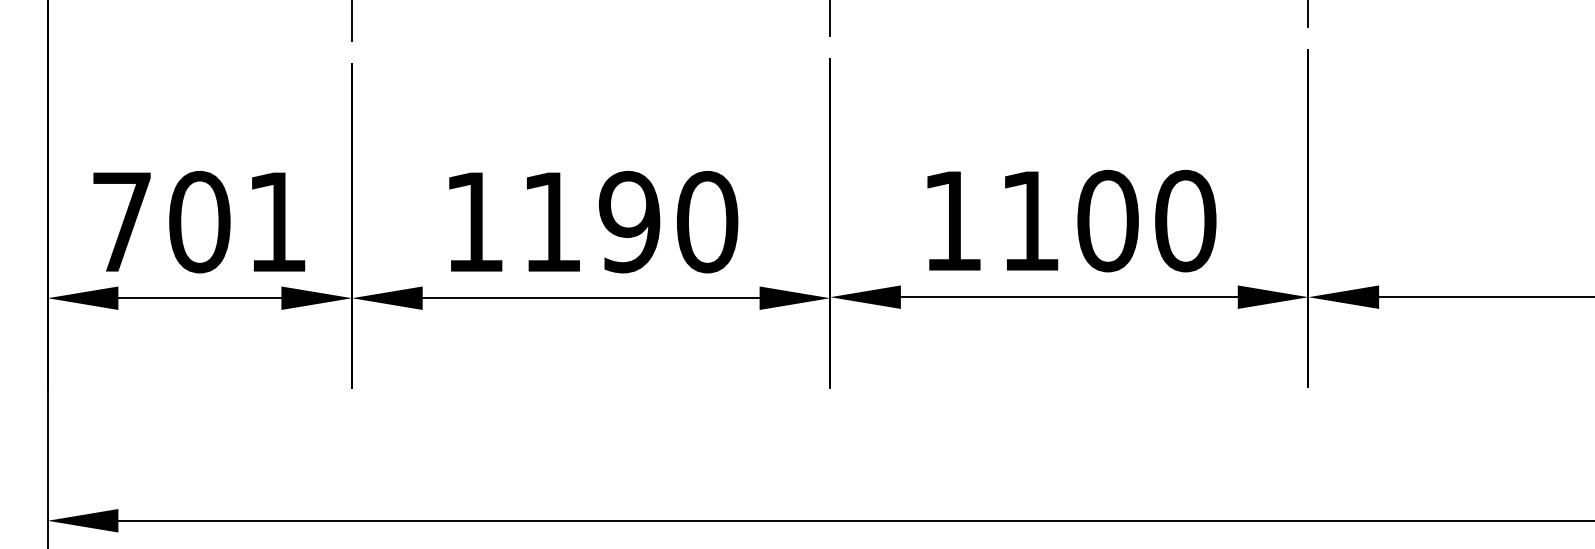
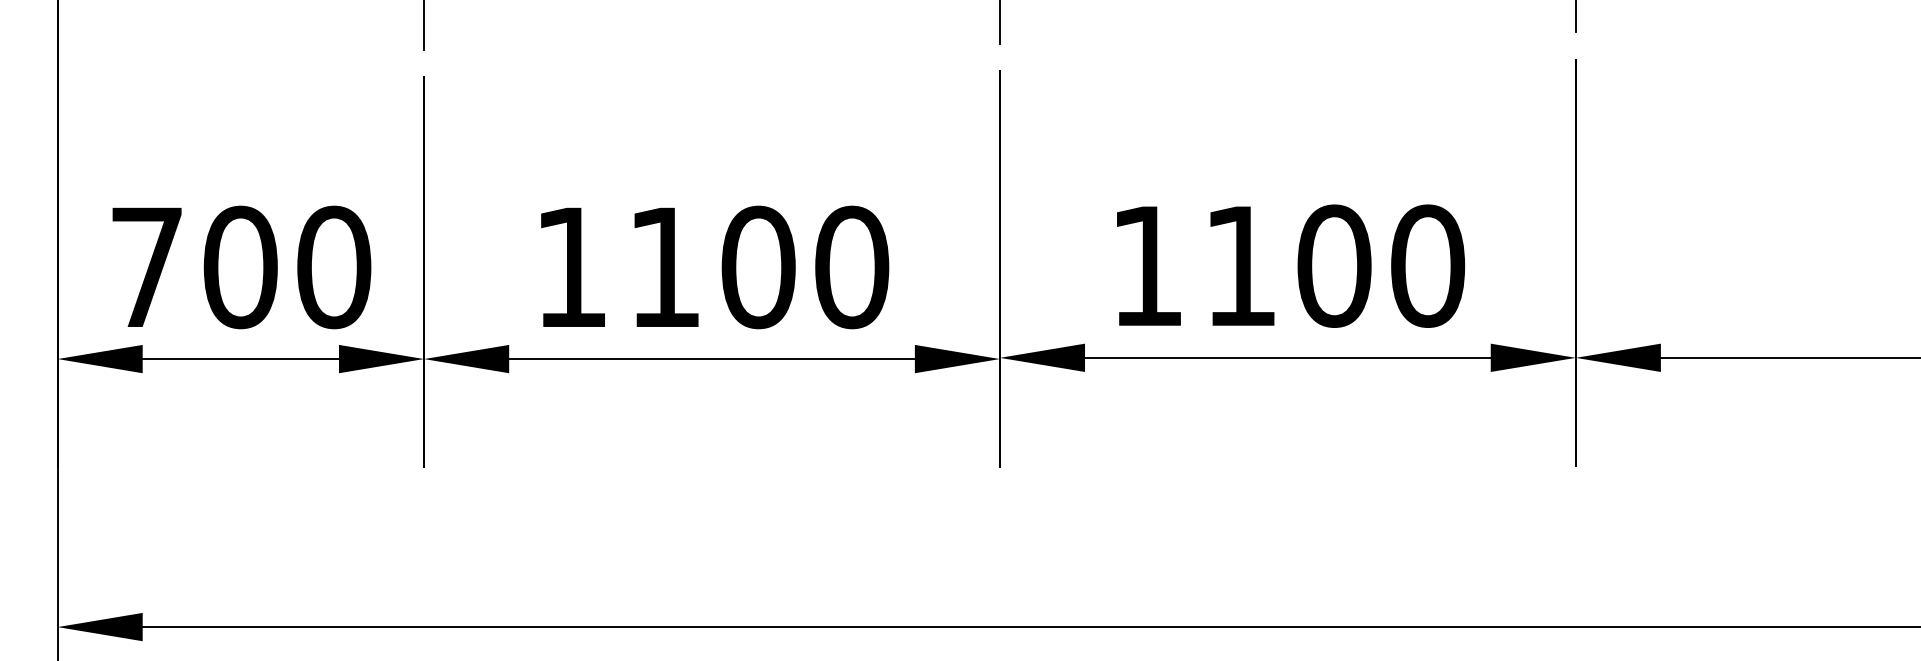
text: (277, 222) -> (334, 267), 701 -> 700
text: (629, 222) -> (758, 267), 1190 -> 1100

